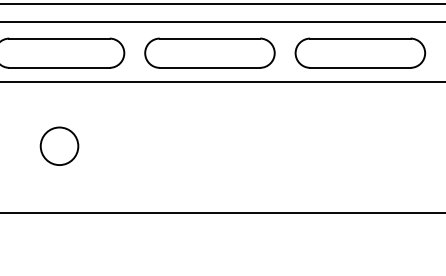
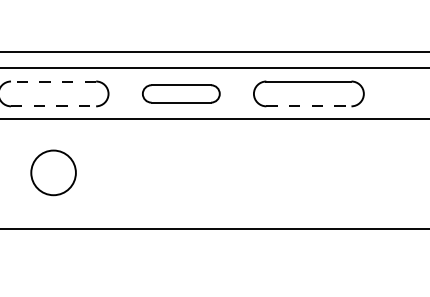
line: (59, 38) -> (53, 81), solid -> dashed
part: (210, 52) -> (181, 93), size x0.7
line: (59, 68) -> (53, 106), solid -> dashed
line: (359, 68) -> (308, 106), solid -> dashed
circle: (59, 145) -> (53, 172), size x1.4

